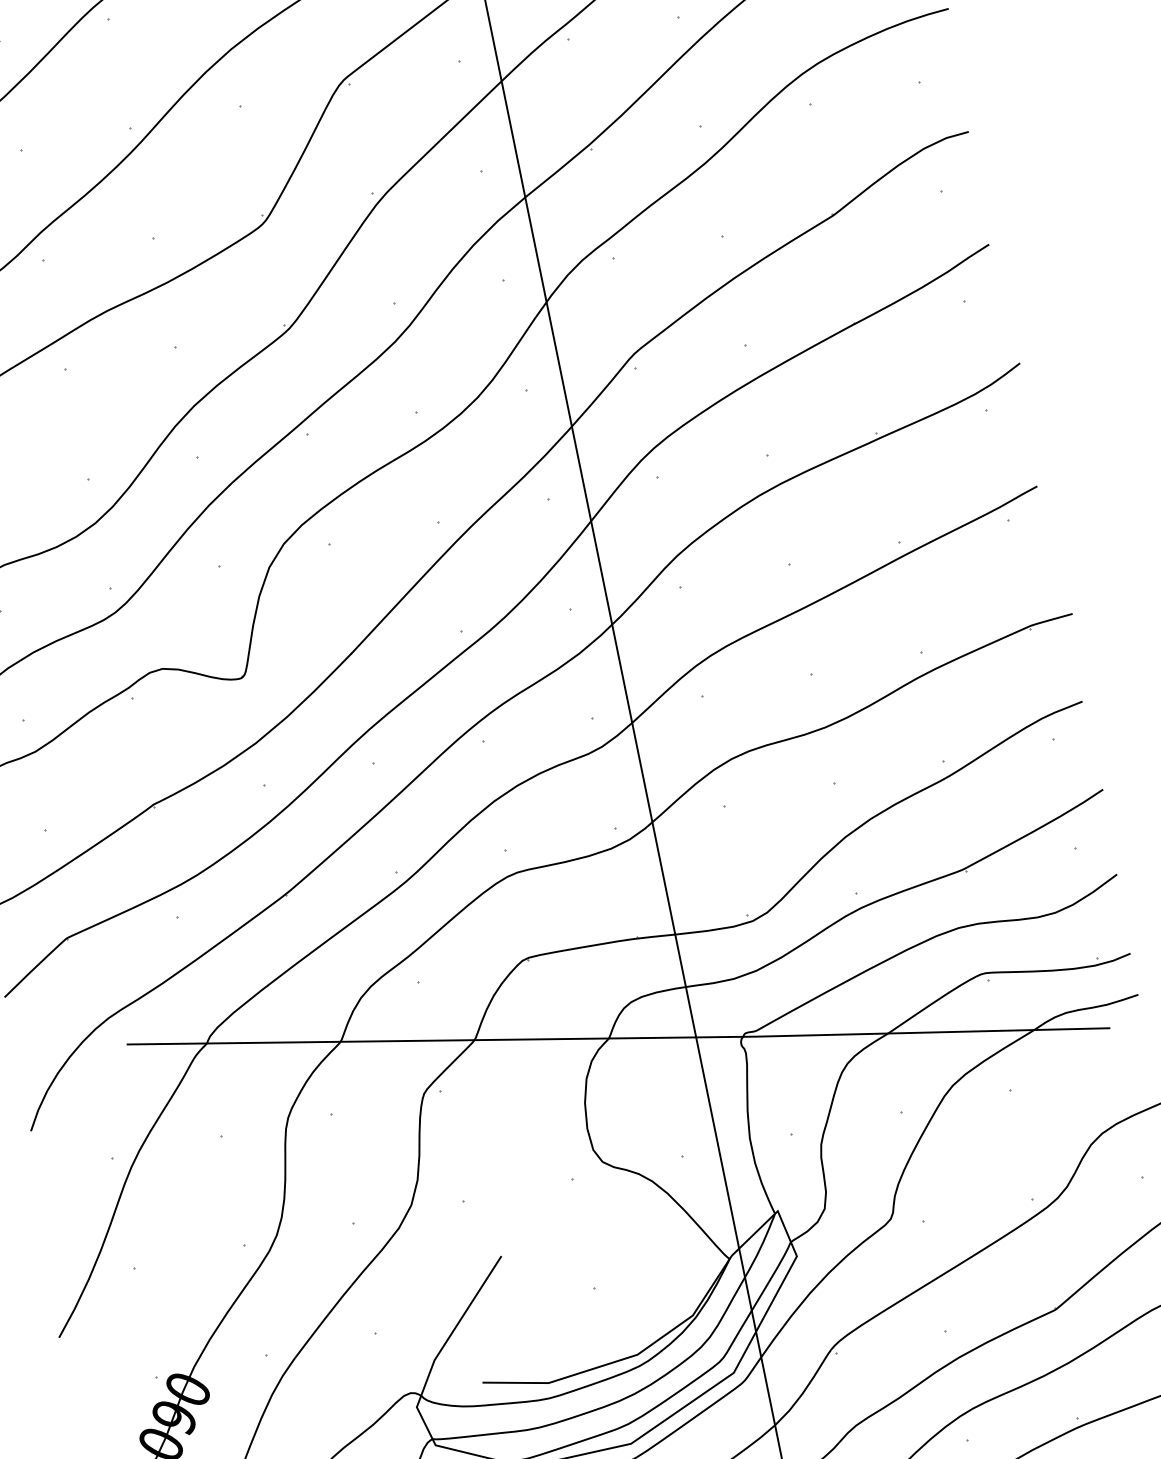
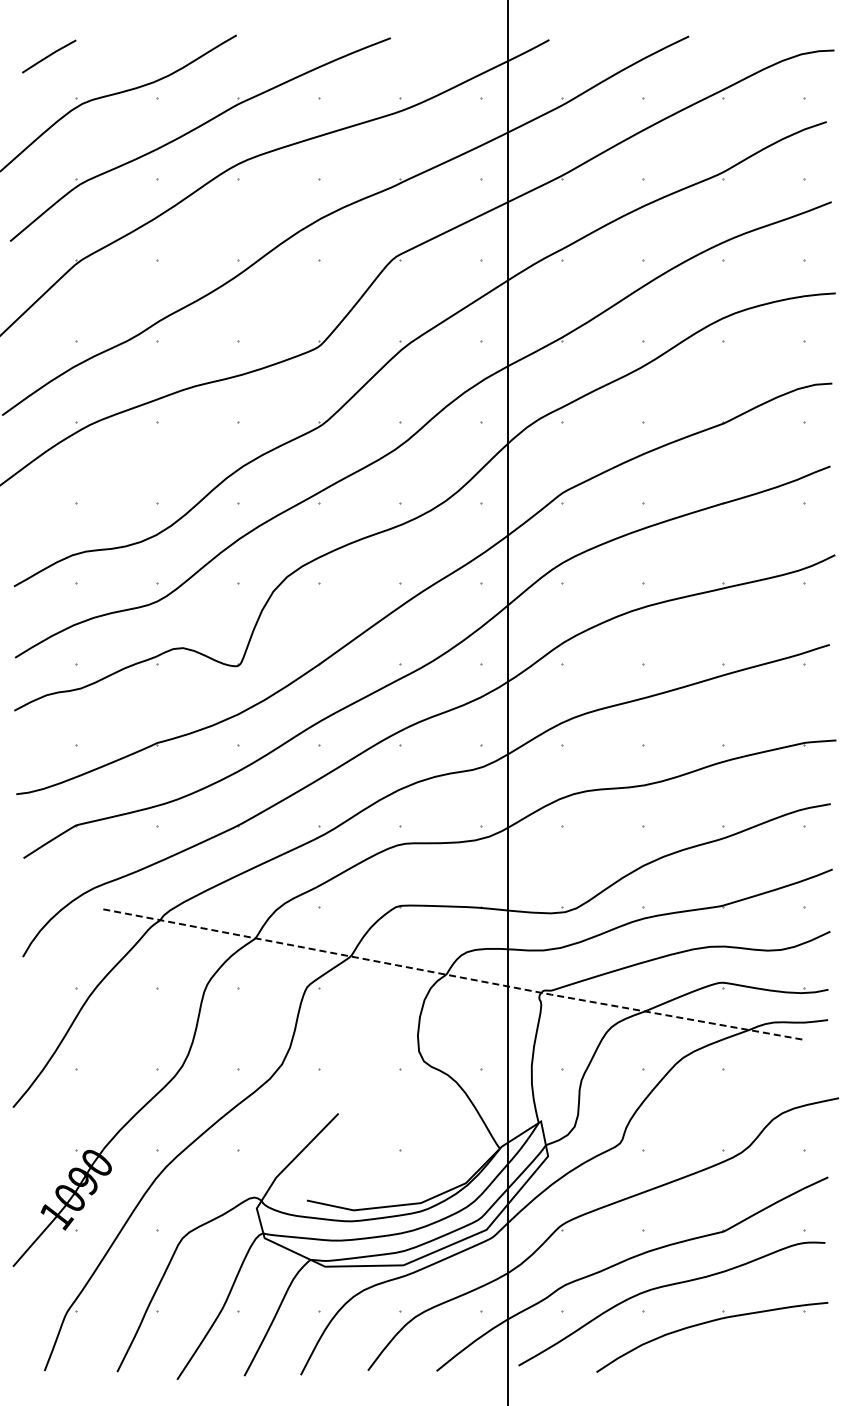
line: (620, 1038) -> (454, 976), solid -> dashed

